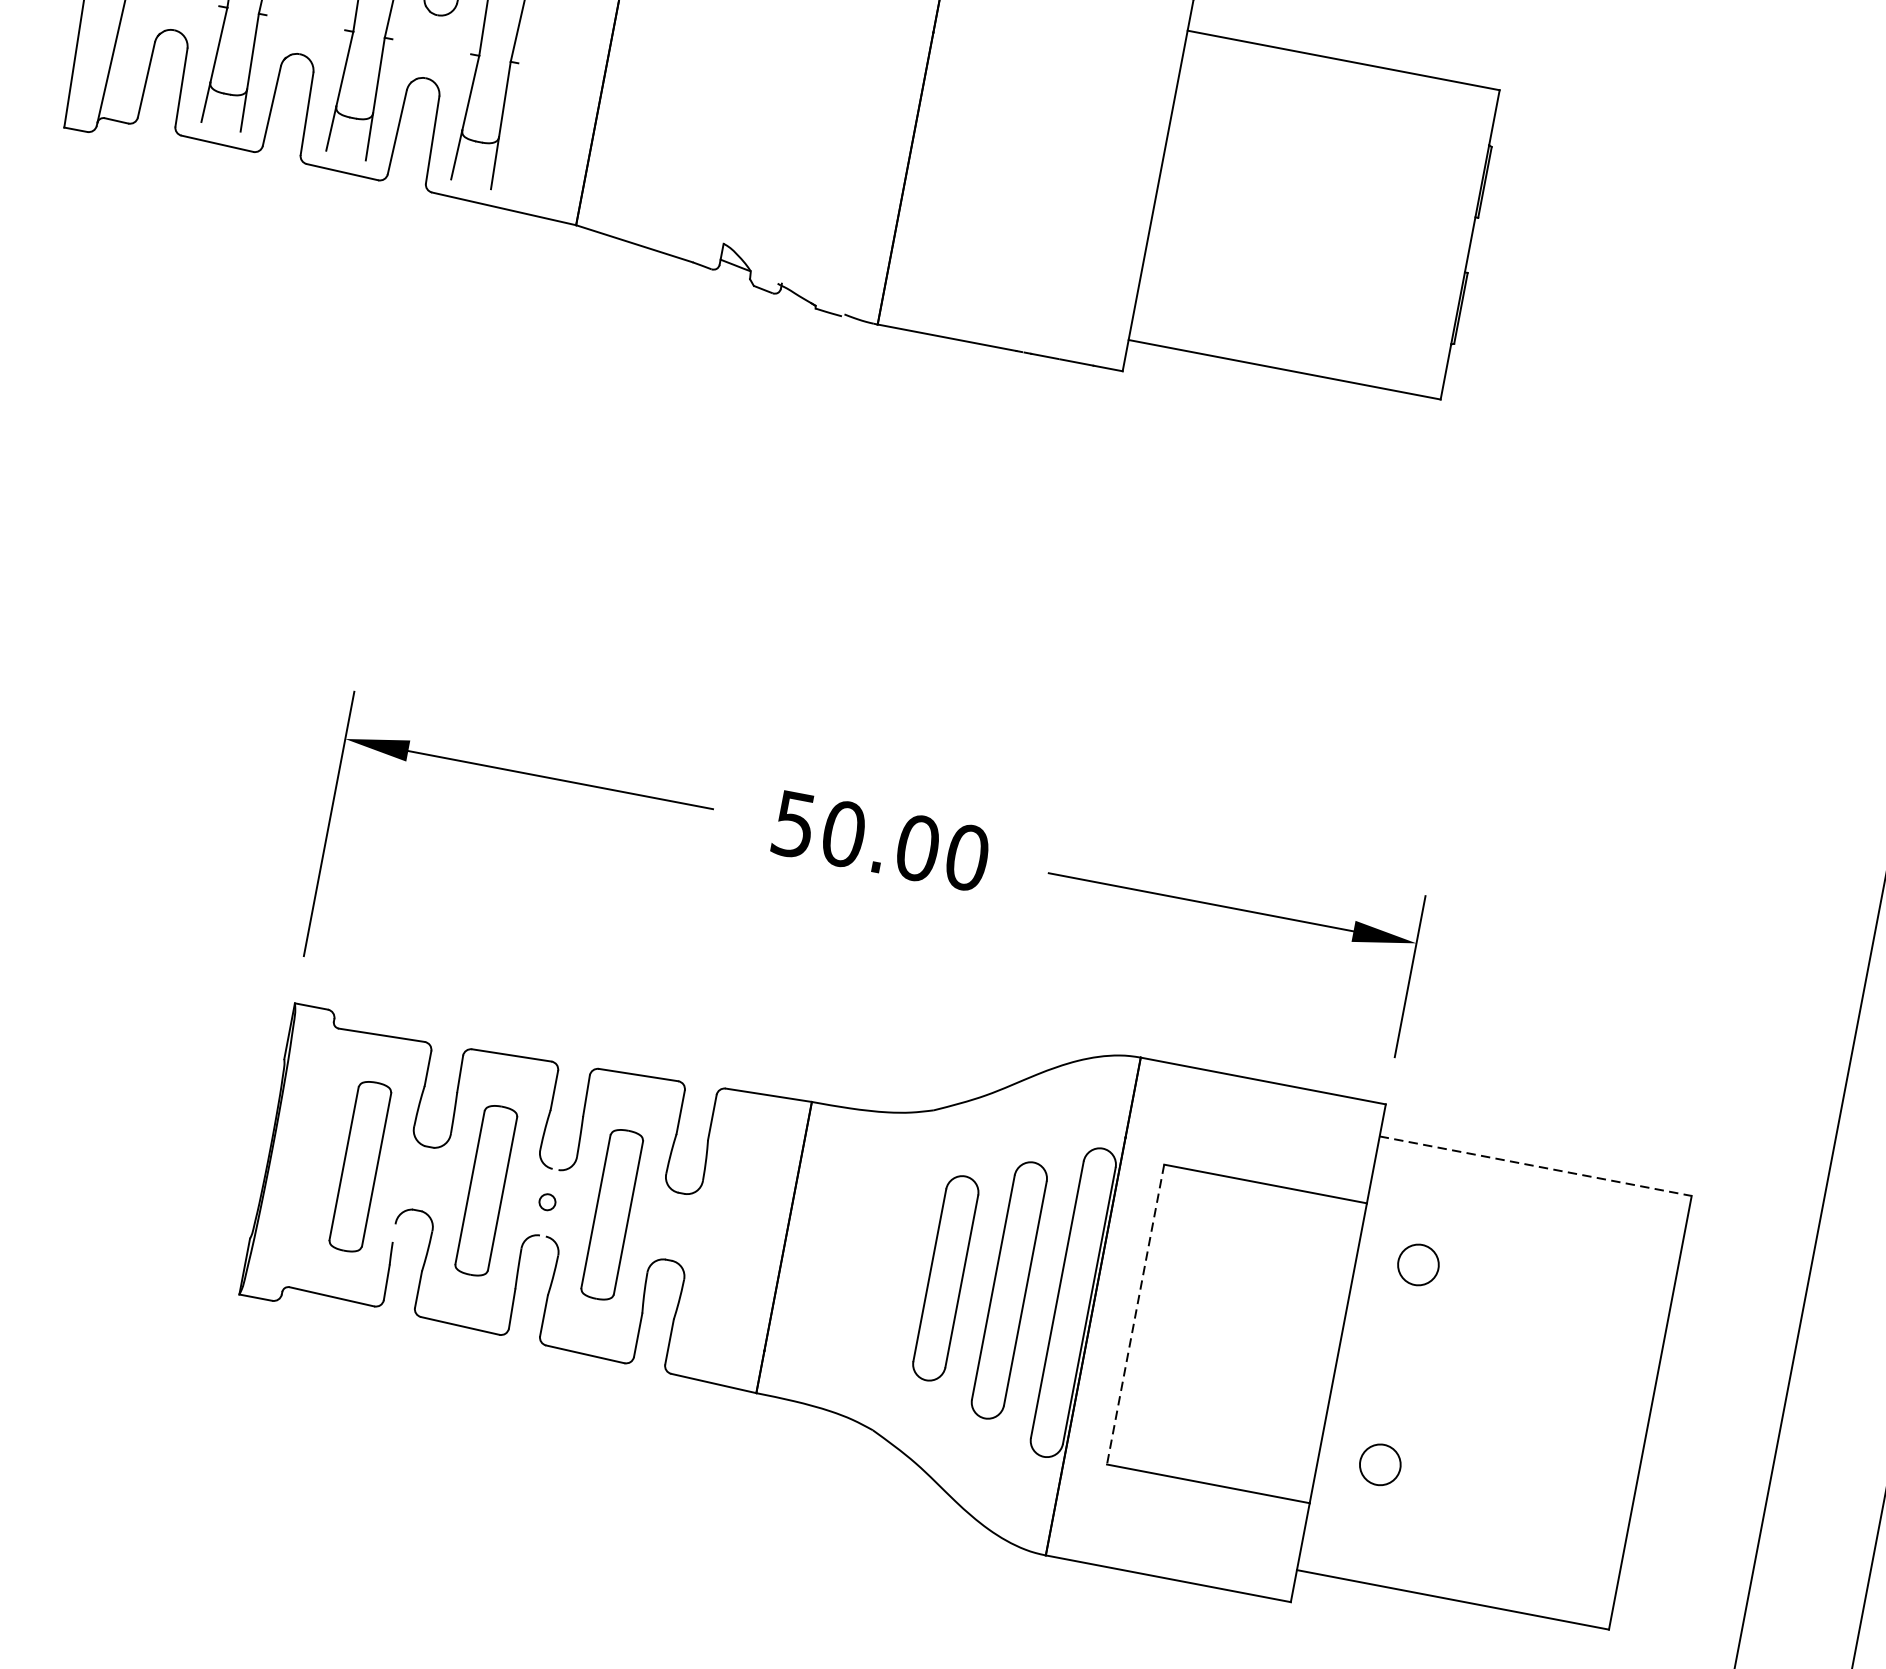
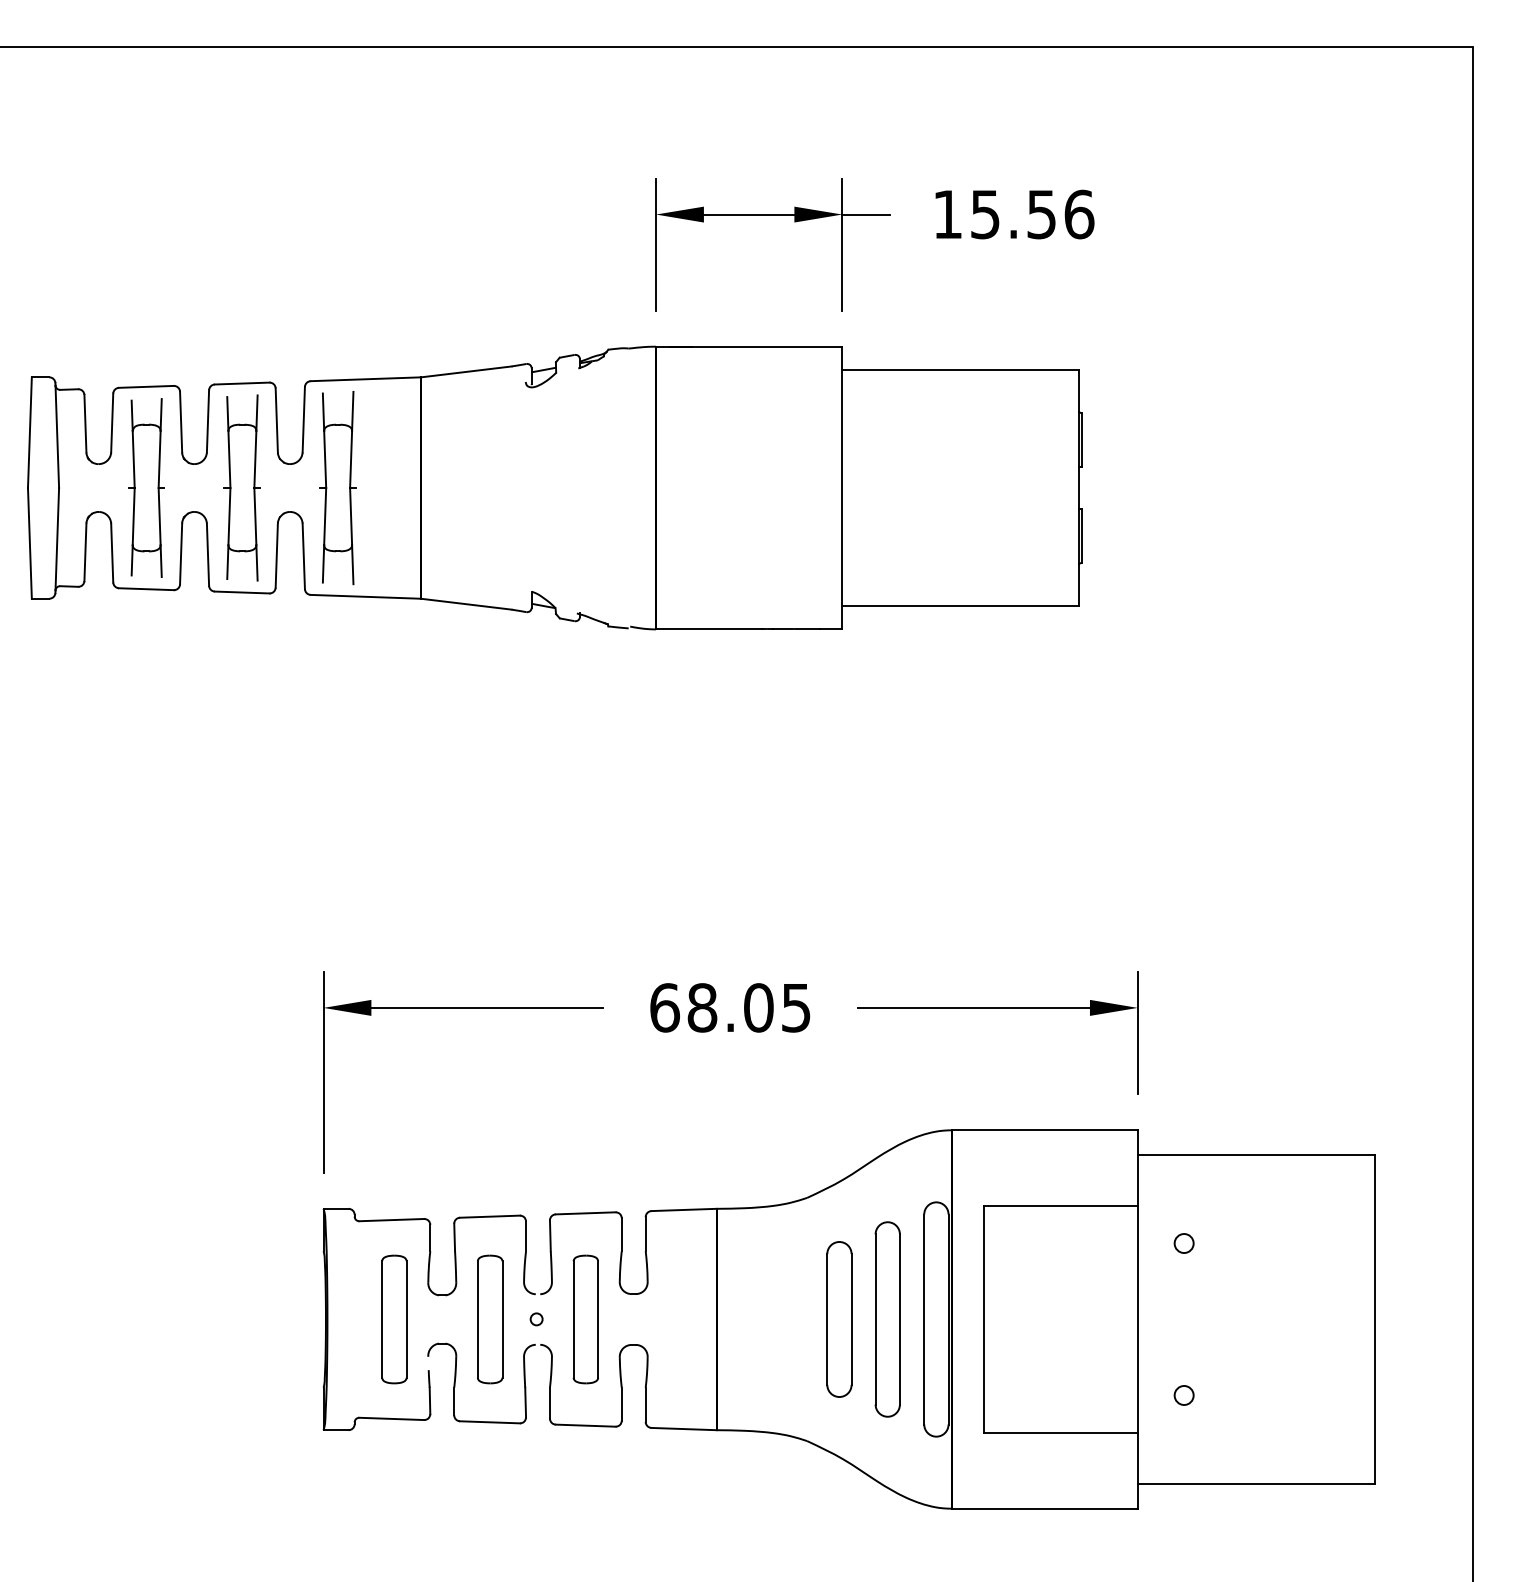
text: (880, 840) -> (730, 1007), 50.00 -> 68.05
line: (1535, 1165) -> (1256, 1154), dashed -> solid
circle: (1417, 1264) -> (1183, 1243), size x0.62
line: (1135, 1314) -> (983, 1319), dashed -> solid
circle: (1379, 1464) -> (1183, 1395), size x0.62

